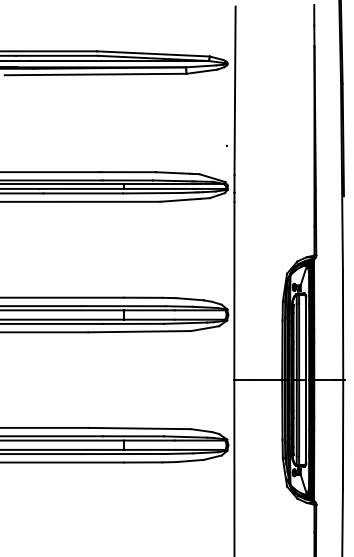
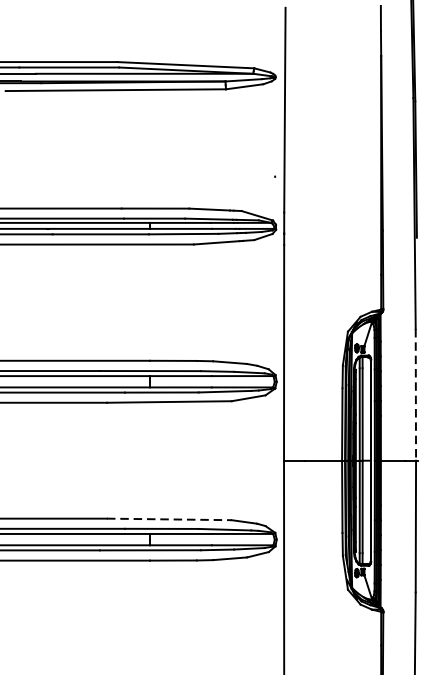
line: (343, 326) -> (416, 395), solid -> dashed
line: (140, 428) -> (170, 519), solid -> dashed

